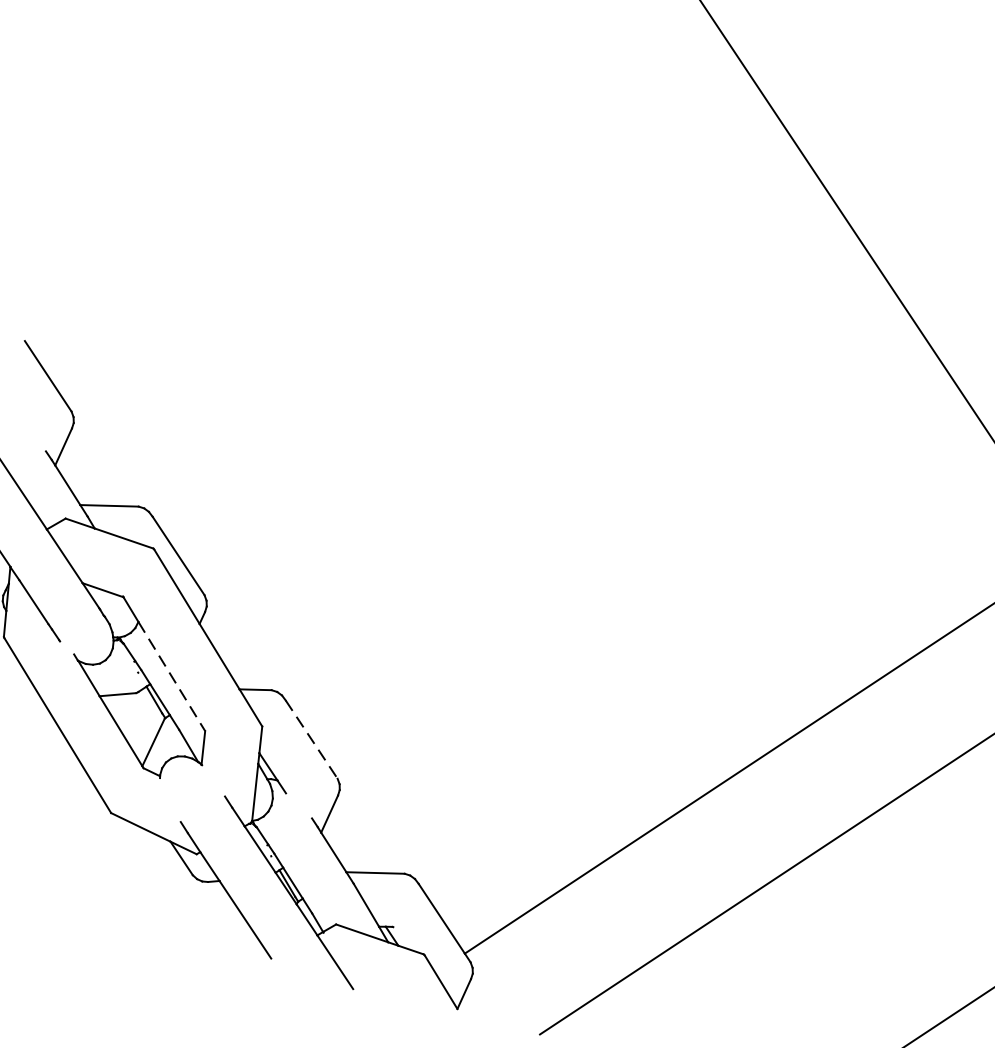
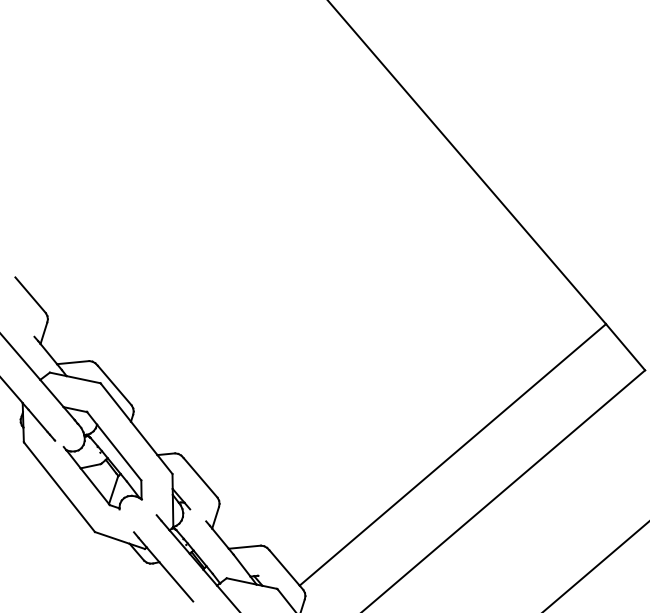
line: (172, 676) -> (119, 452), dashed -> solid
line: (311, 740) -> (200, 478), dashed -> solid

